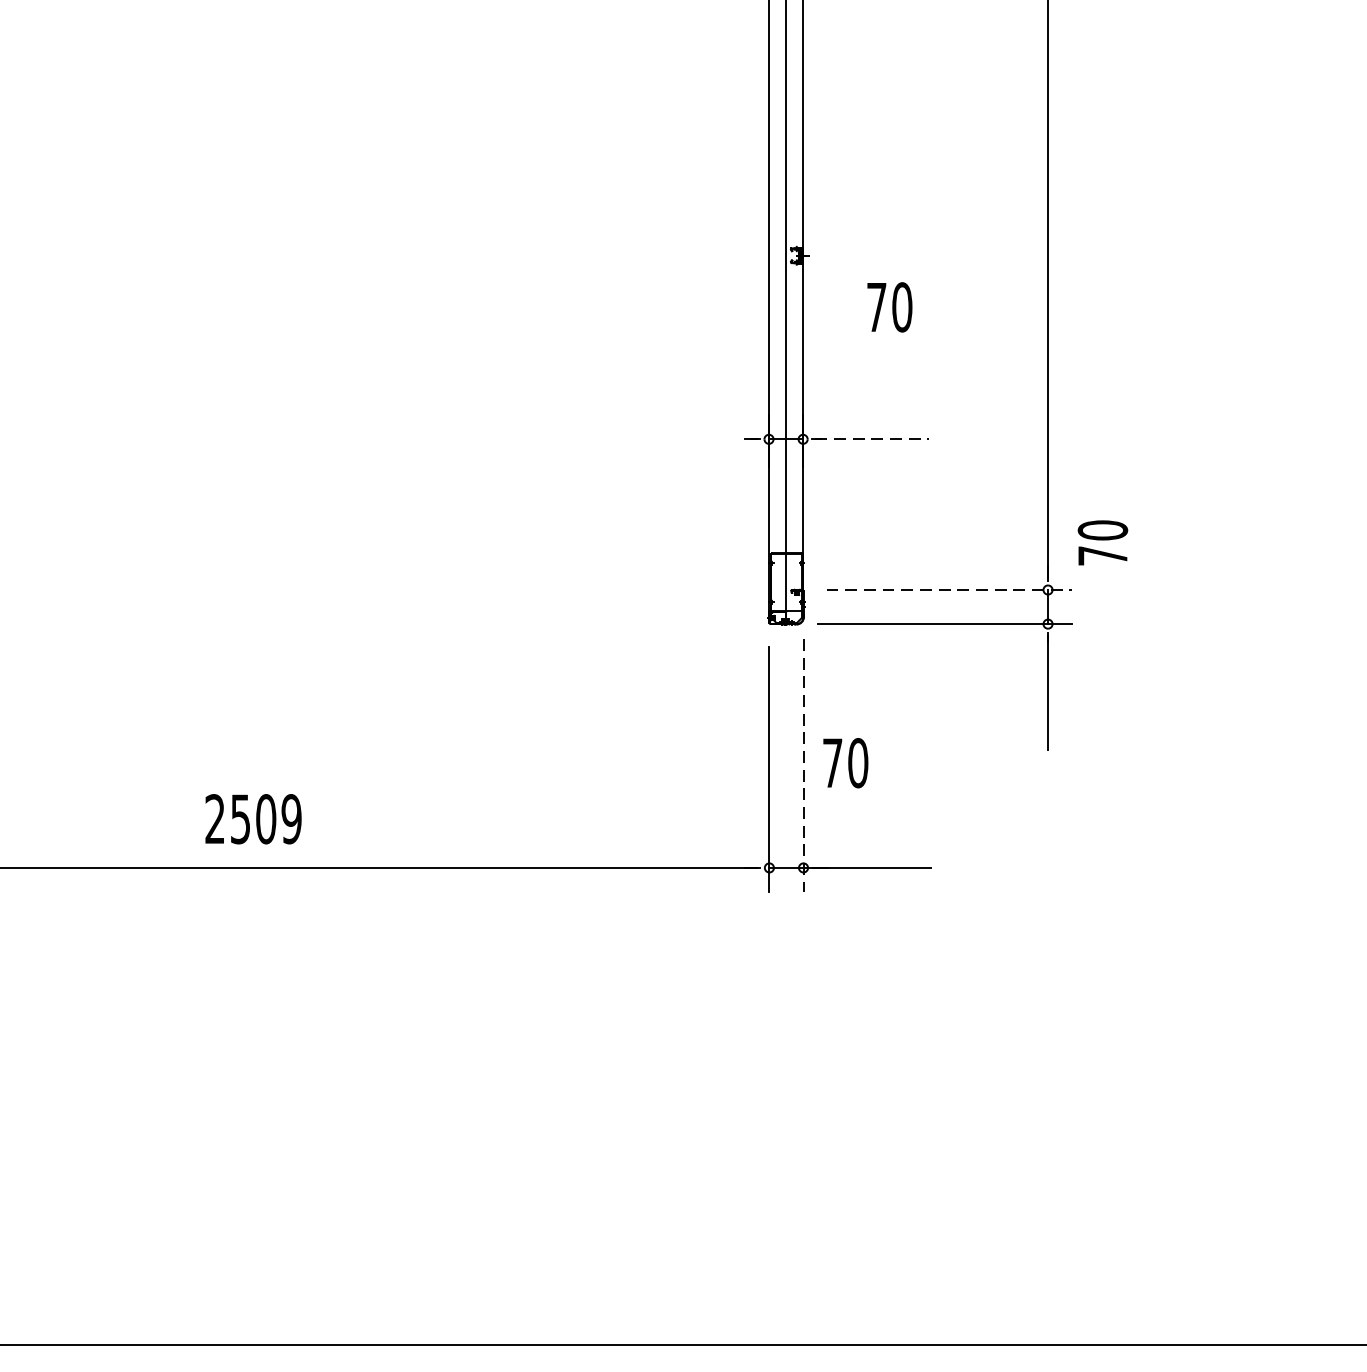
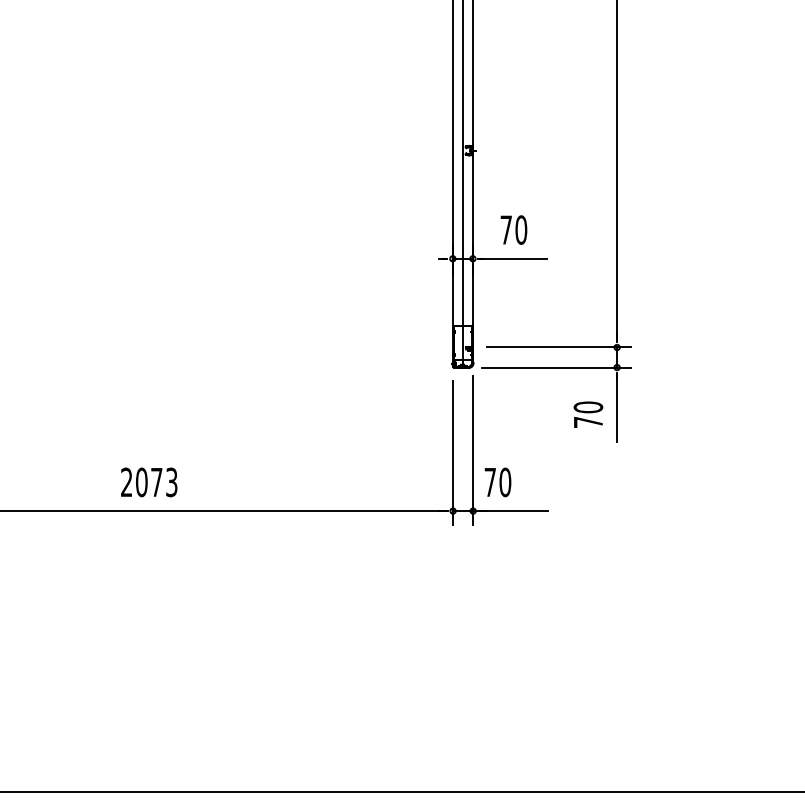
text: (889, 306) -> (513, 229), moved
line: (872, 438) -> (513, 258), dashed -> solid
text: (1103, 542) -> (588, 414), moved
line: (950, 590) -> (559, 347), dashed -> solid
text: (844, 763) -> (497, 482), moved
line: (804, 764) -> (473, 450), dashed -> solid
text: (265, 819) -> (156, 482), 2509 -> 2073

